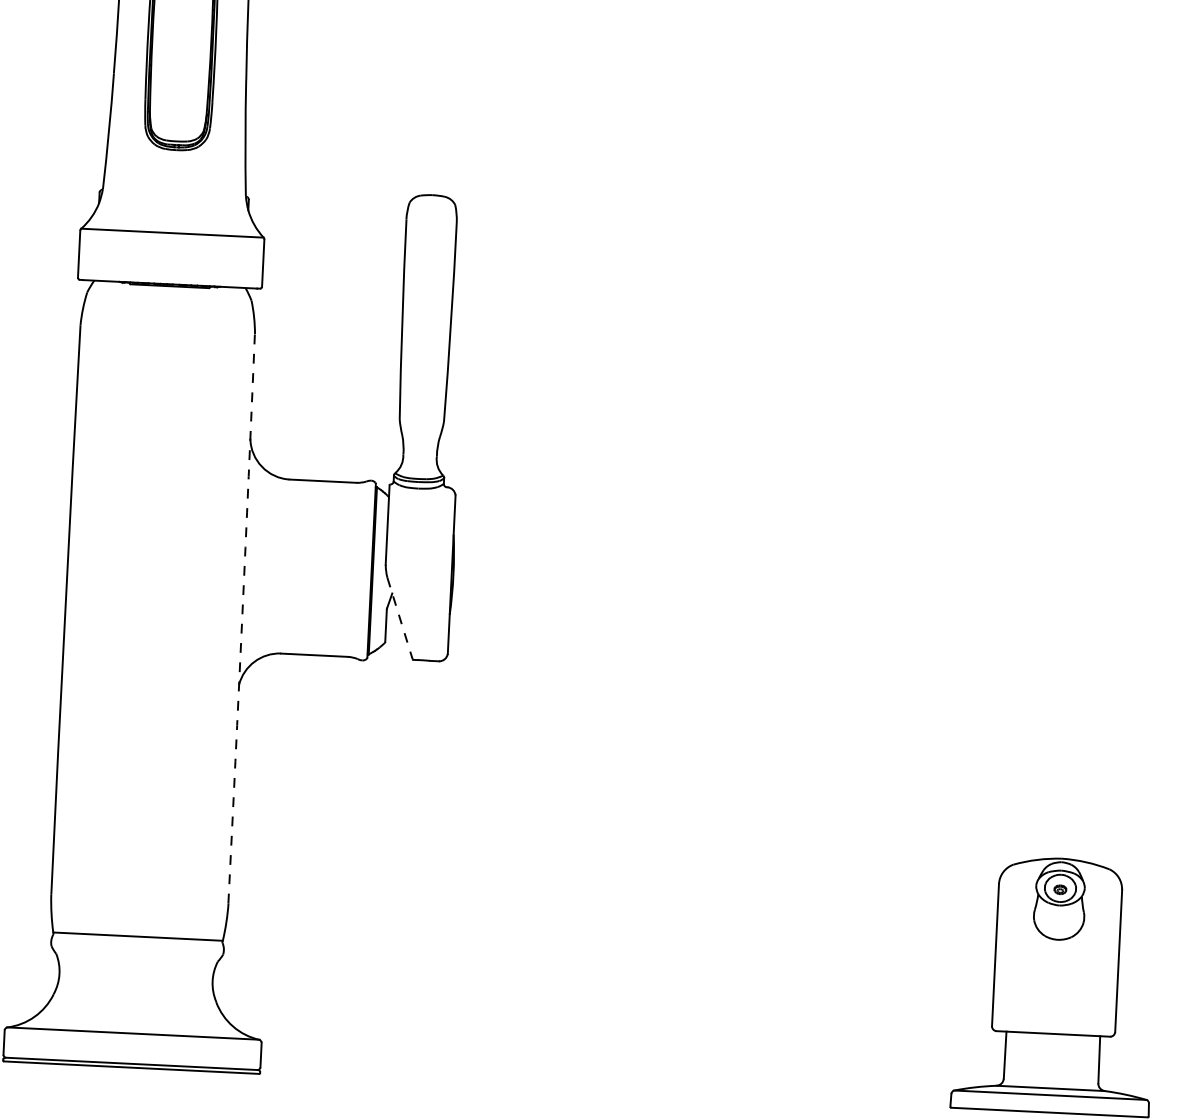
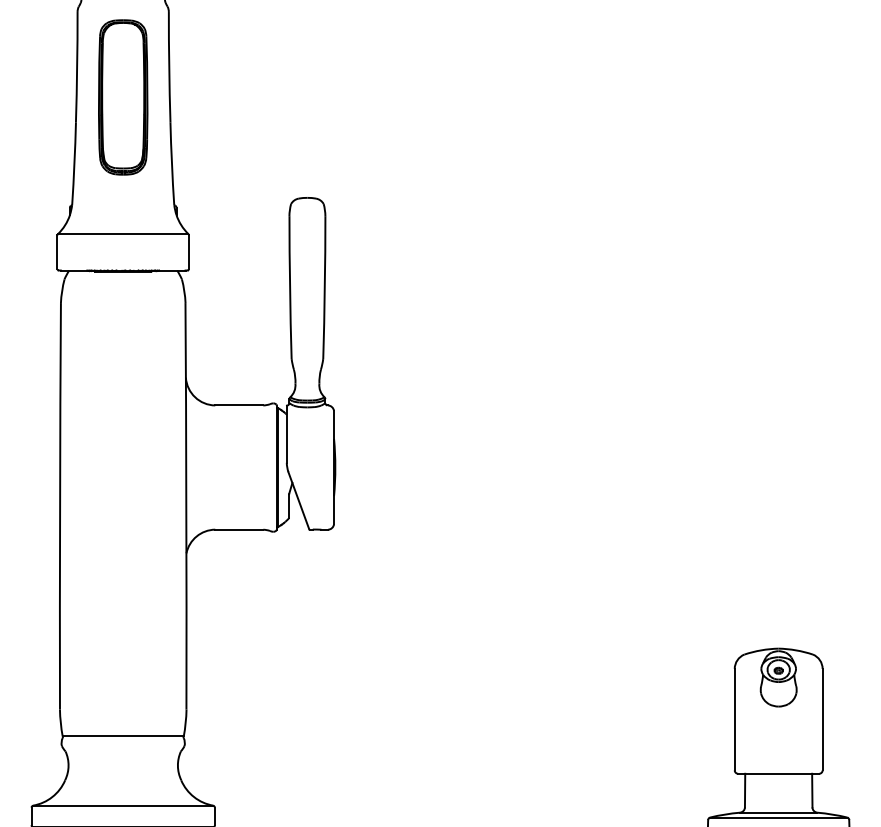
arc: (242, 619) -> (186, 506), dashed -> solid
line: (399, 619) -> (298, 501), dashed -> solid

